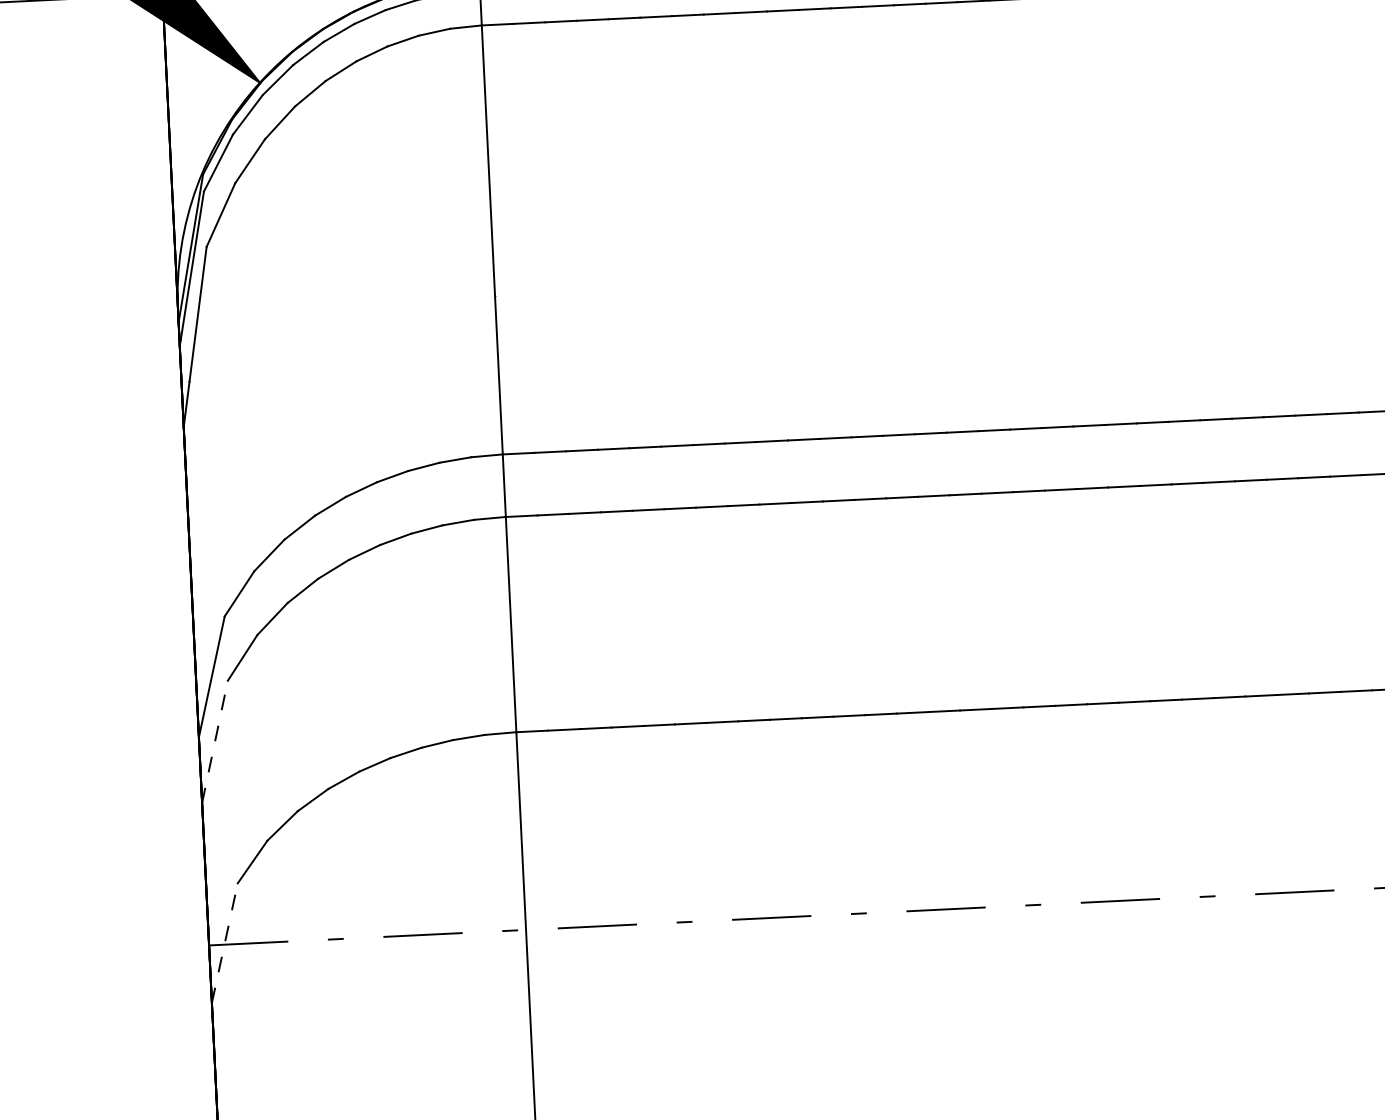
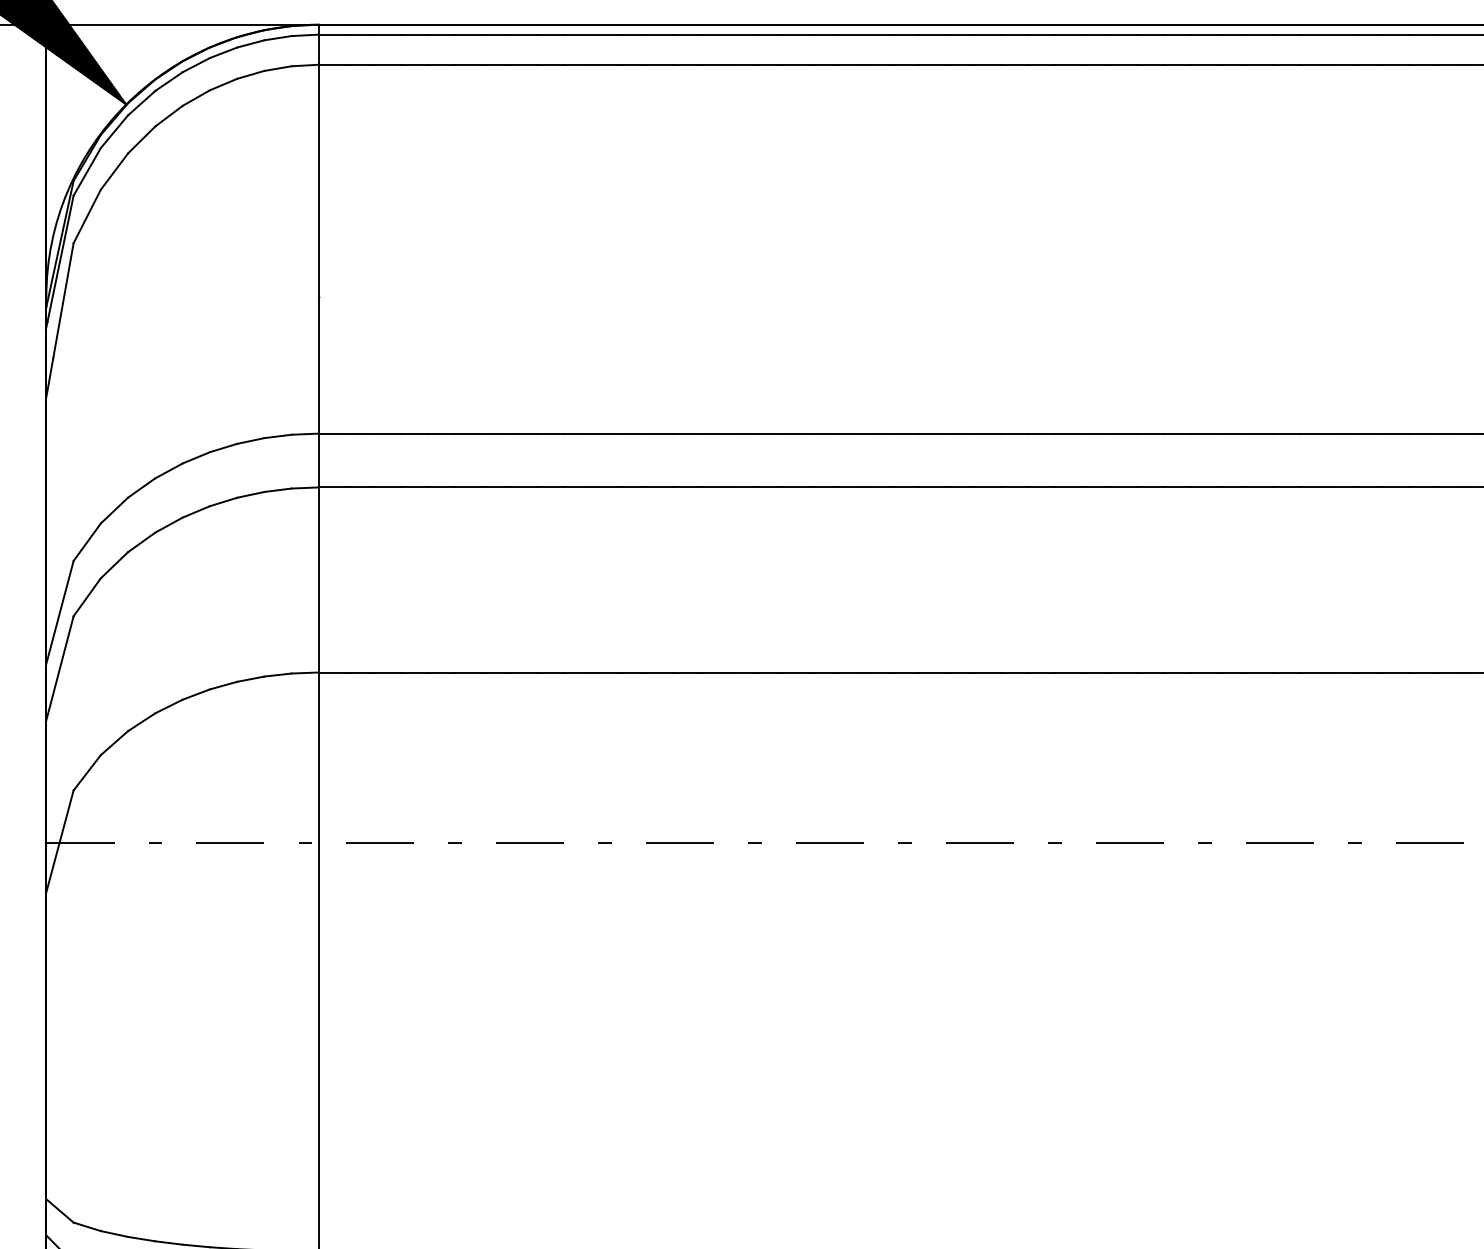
line: (215, 742) -> (60, 668), dashed -> solid
line: (225, 943) -> (60, 841), dashed -> solid

